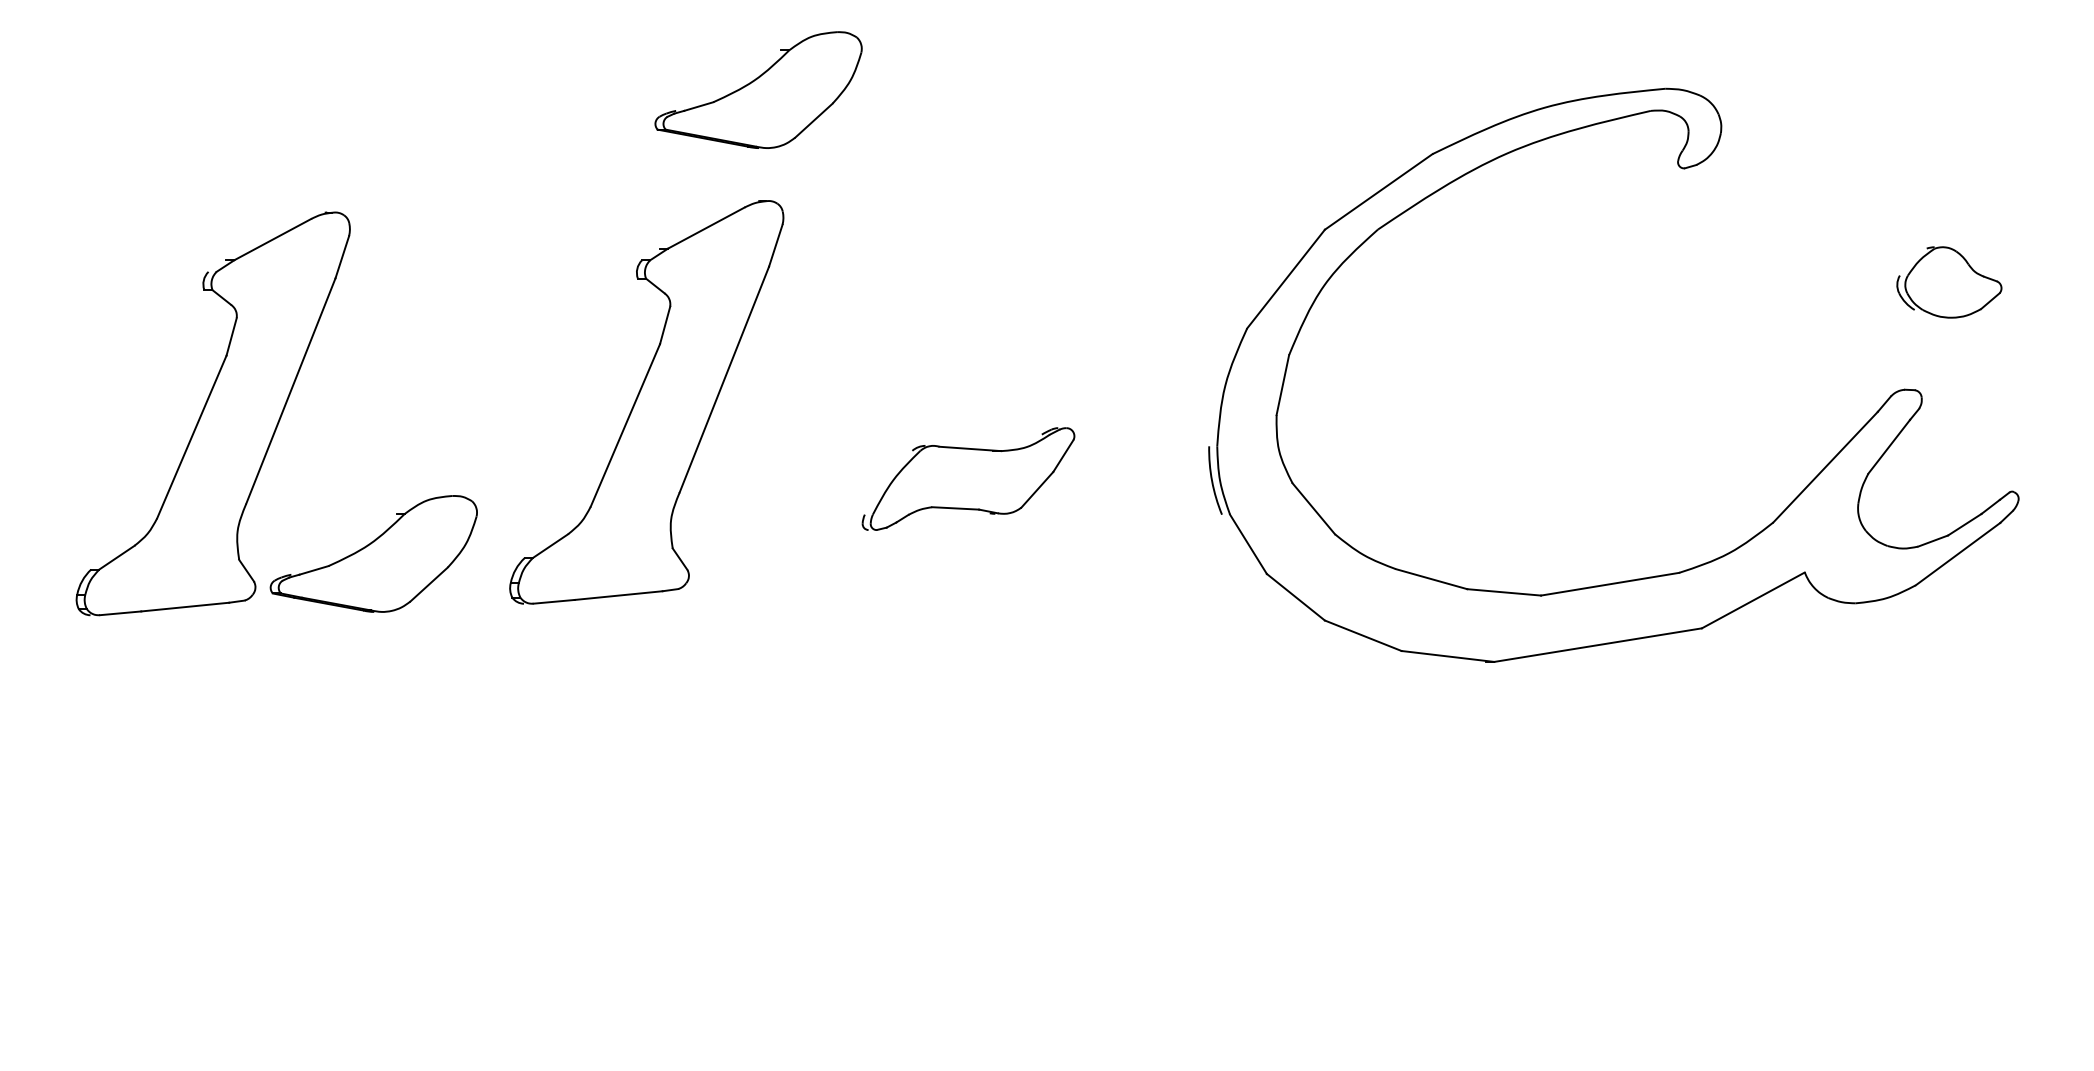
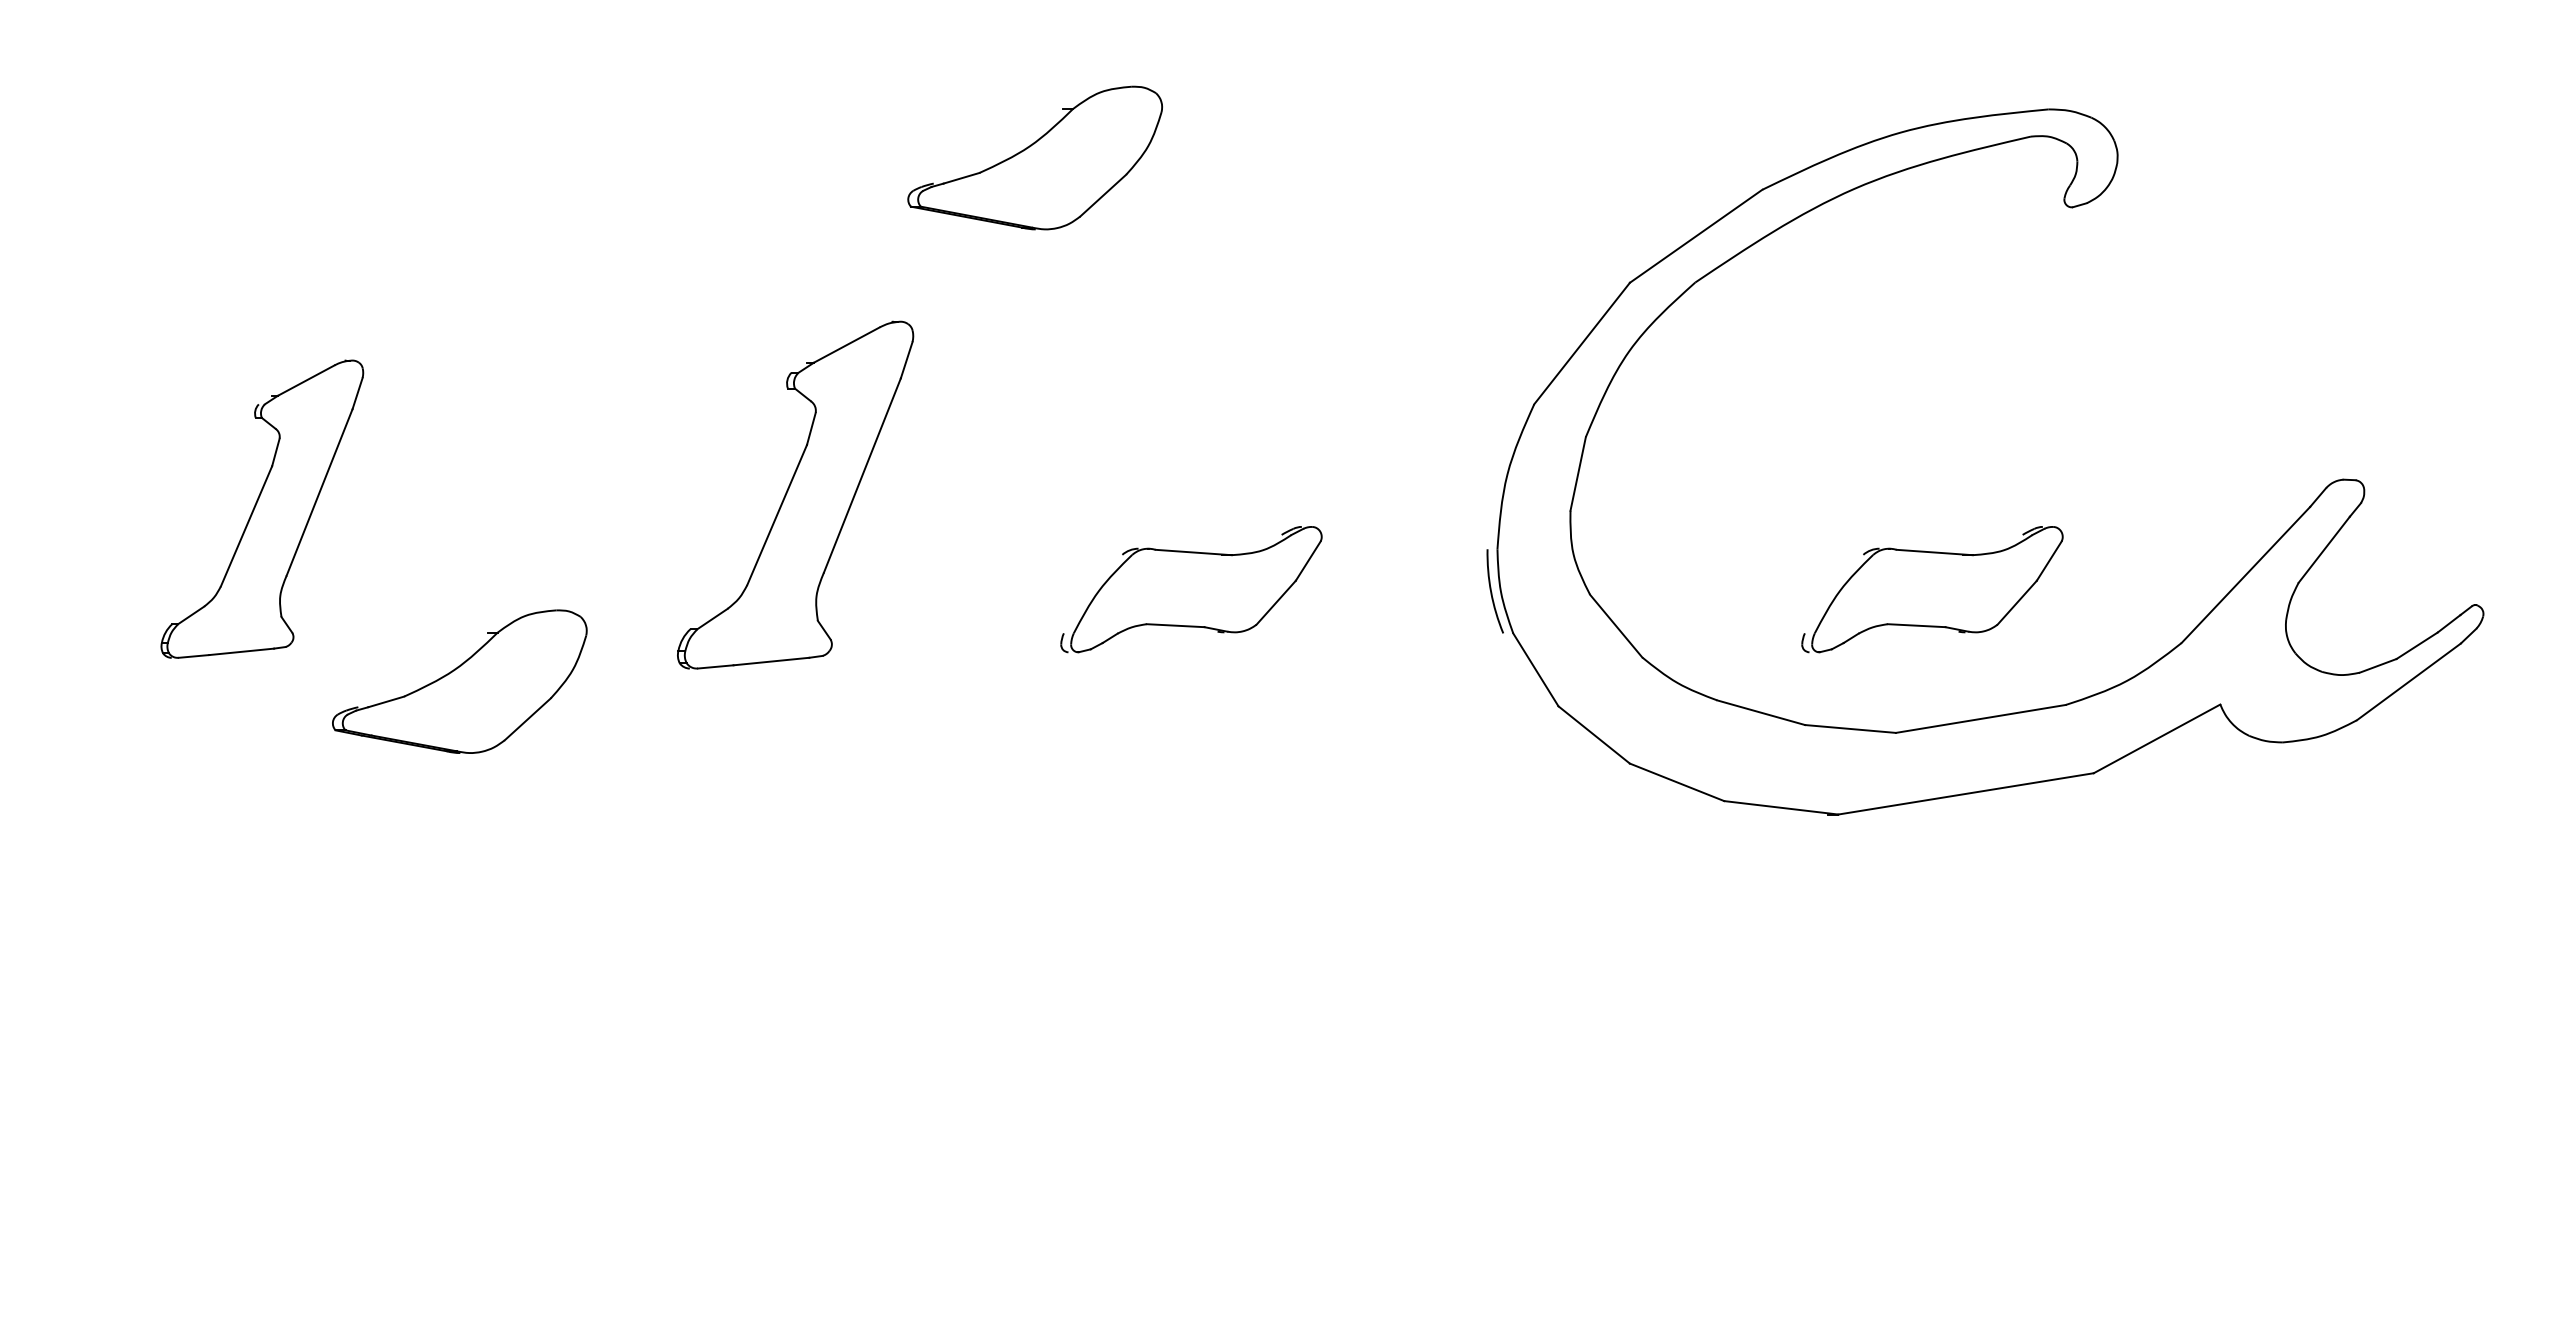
part: (758, 89) -> (1034, 157), moved
part: (1949, 282) -> (2398, 347), removed
part: (646, 401) -> (795, 494), size x0.7
part: (213, 413) -> (262, 508), size x0.6
part: (1570, 479) -> (1932, 589), added

